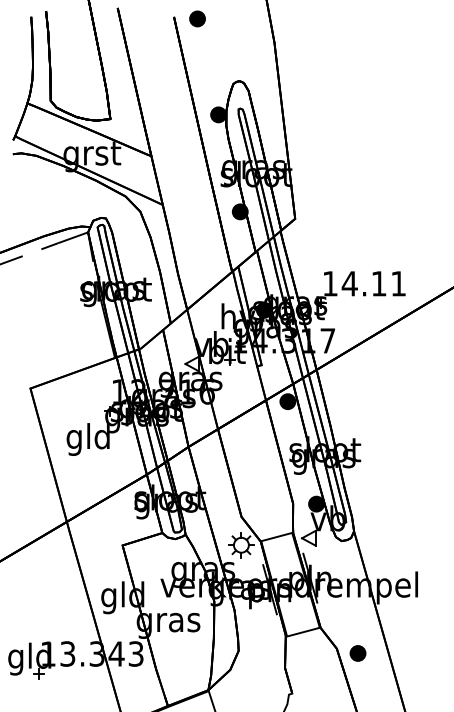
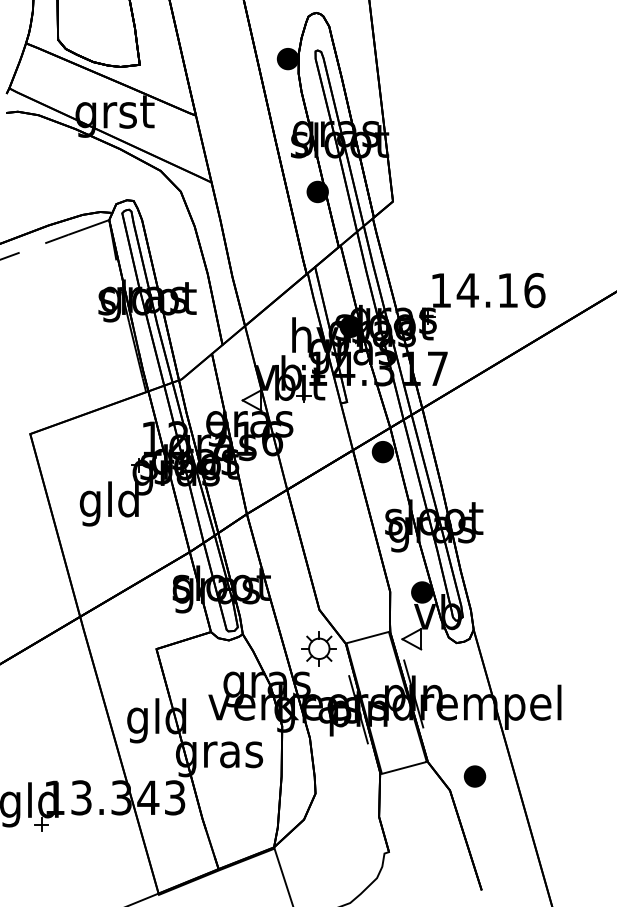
text: (398, 283) -> (534, 290), 14.11 -> 14.16
part: (357, 653) -> (474, 776), moved

